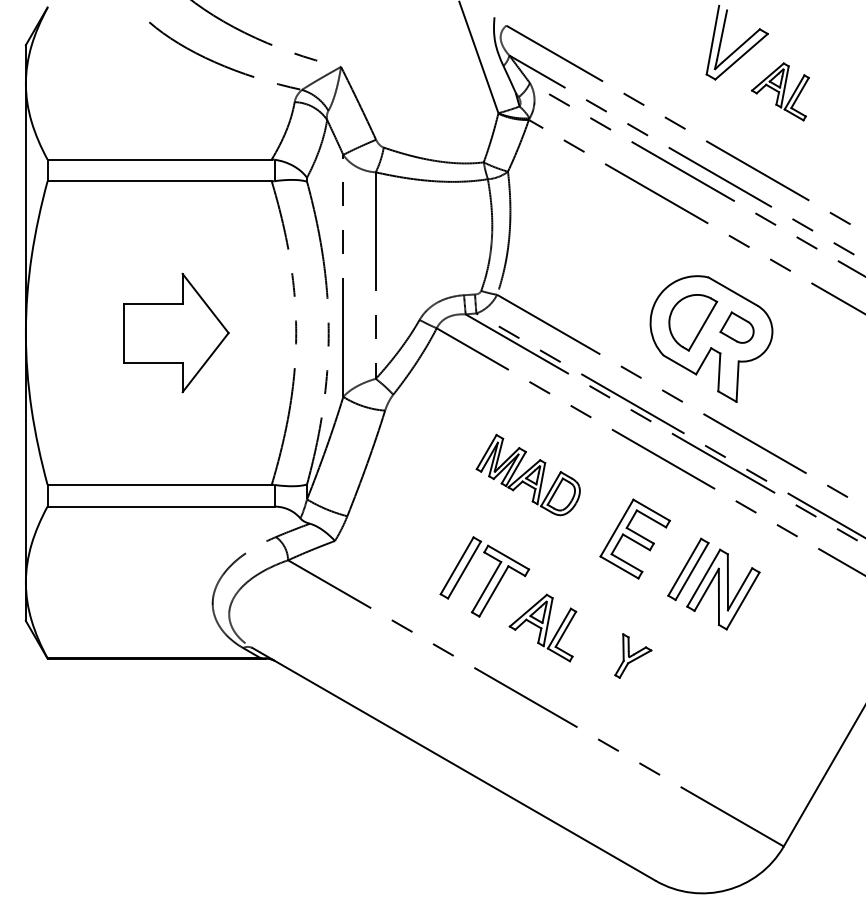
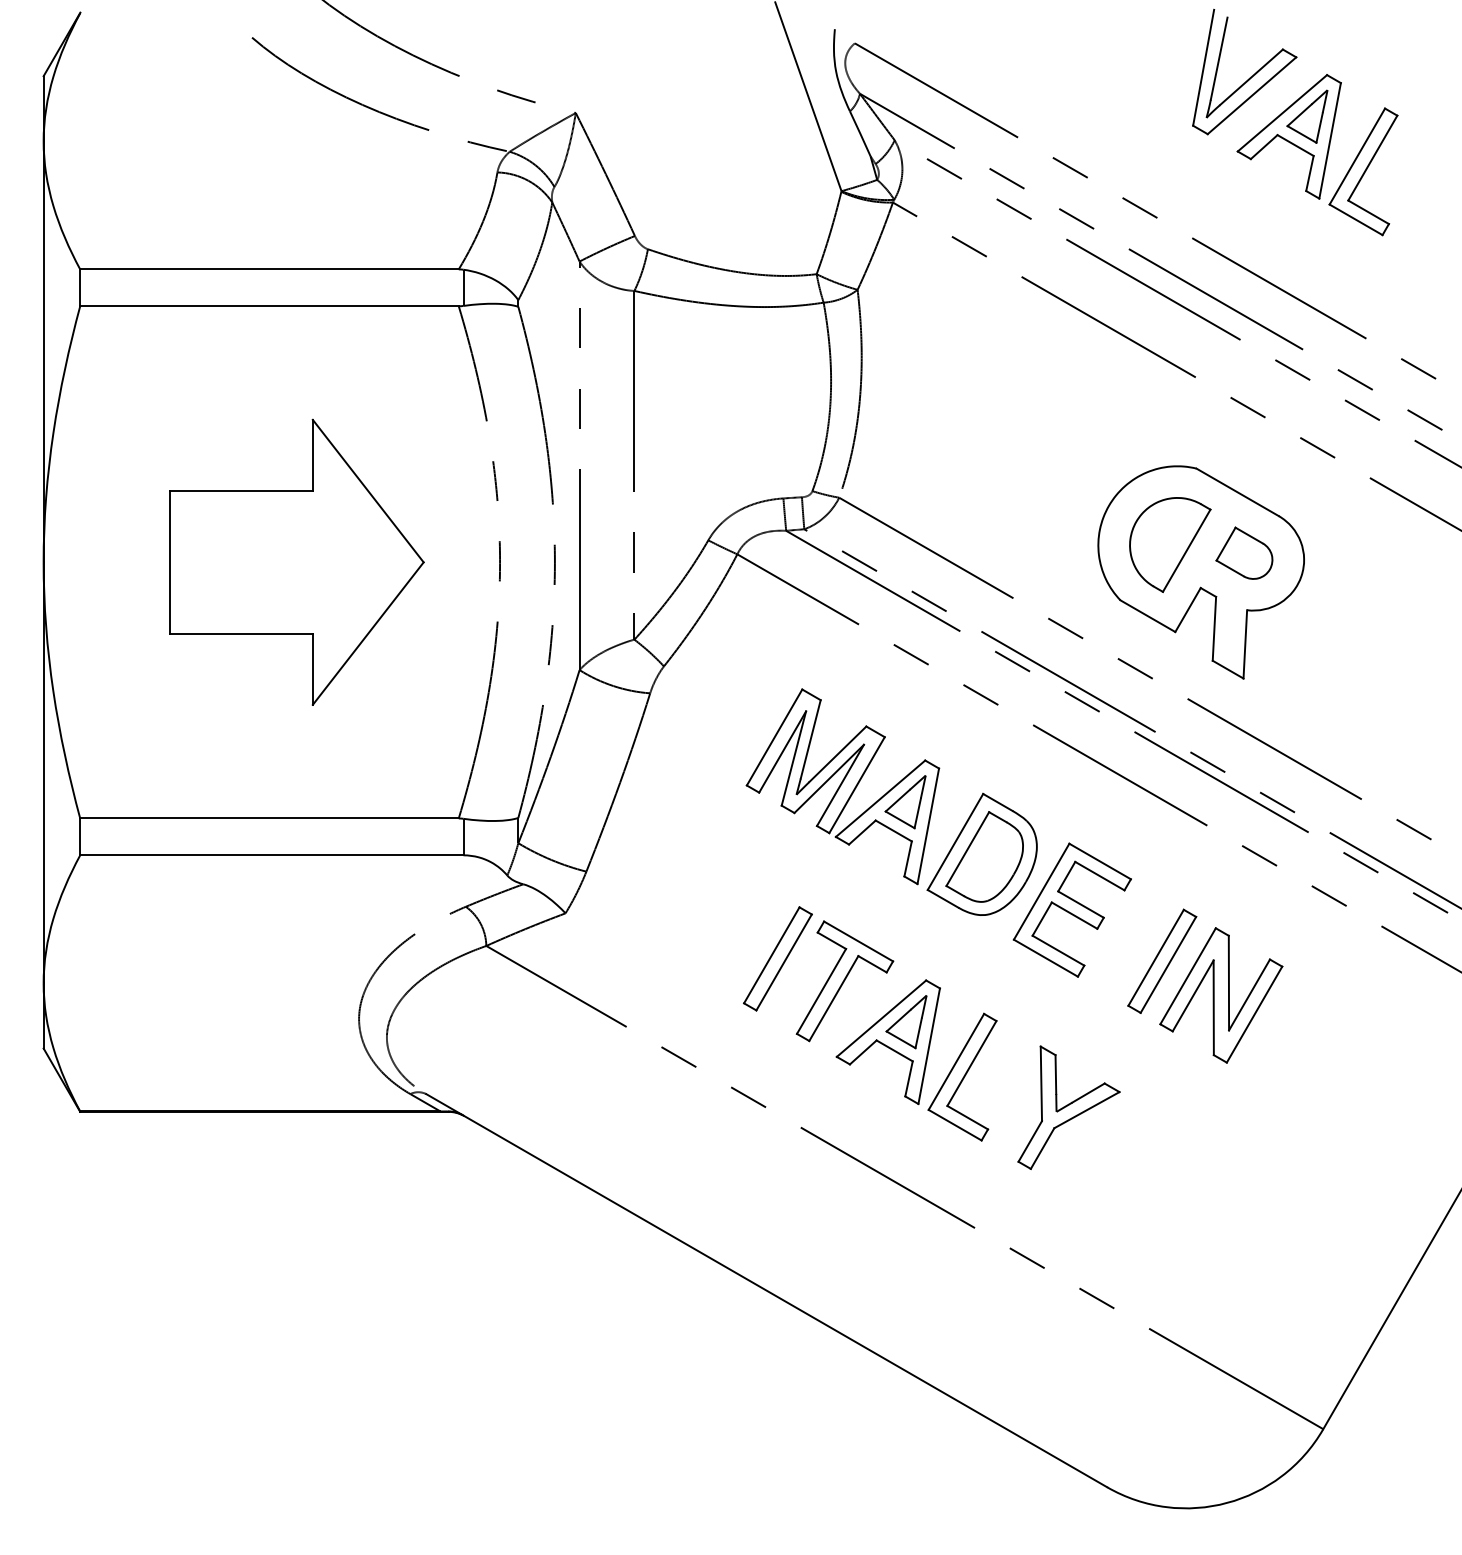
part: (780, 91) -> (1317, 154), size x1.67
part: (176, 332) -> (297, 561), size x1.43
part: (528, 474) -> (892, 801), size x1.67
part: (542, 627) -> (915, 1059), size x1.43
part: (633, 655) -> (1069, 1106), size x1.67

